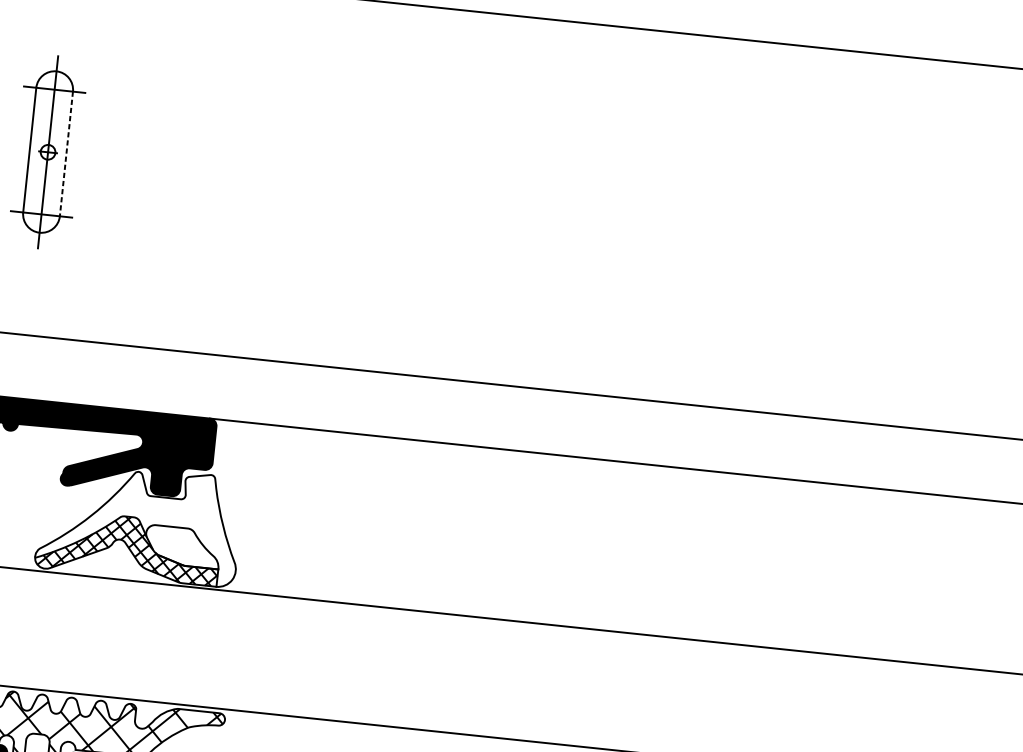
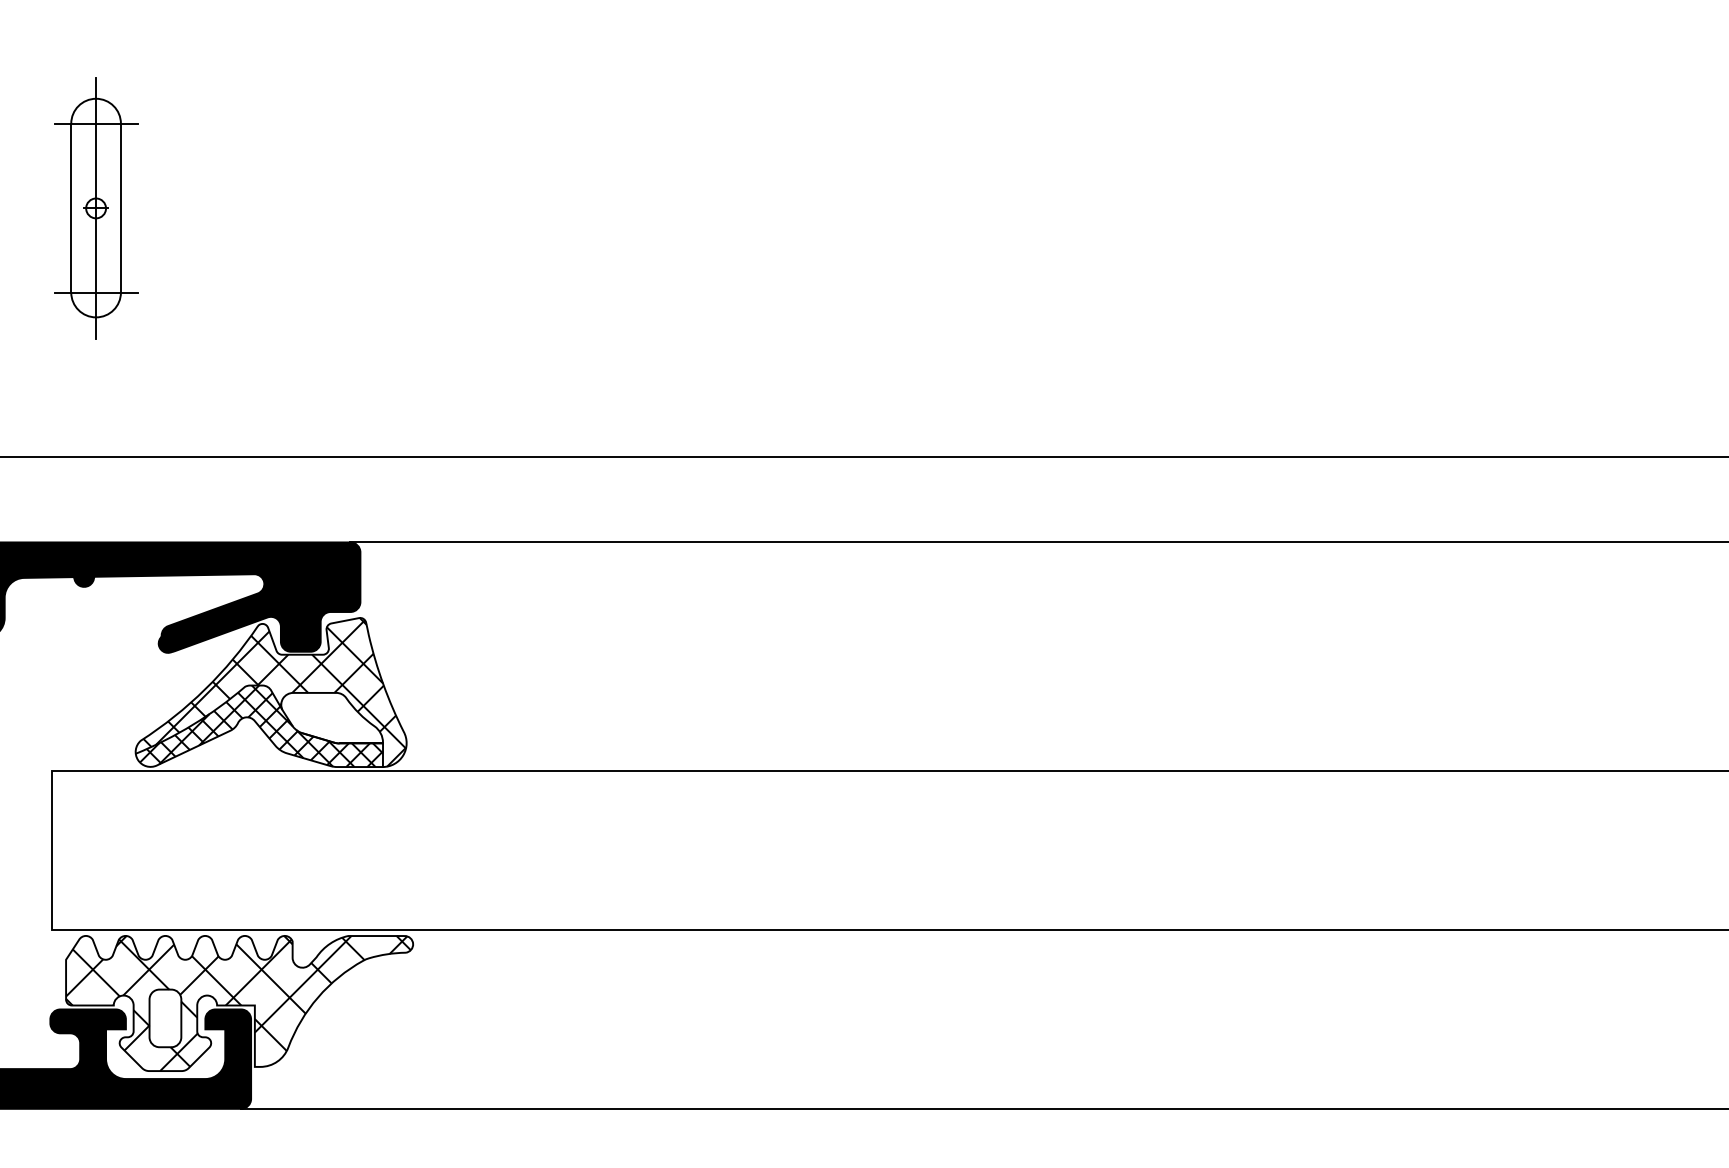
line: (66, 154) -> (120, 208), dashed -> solid
hatch: (142, 522) -> (274, 691), added

